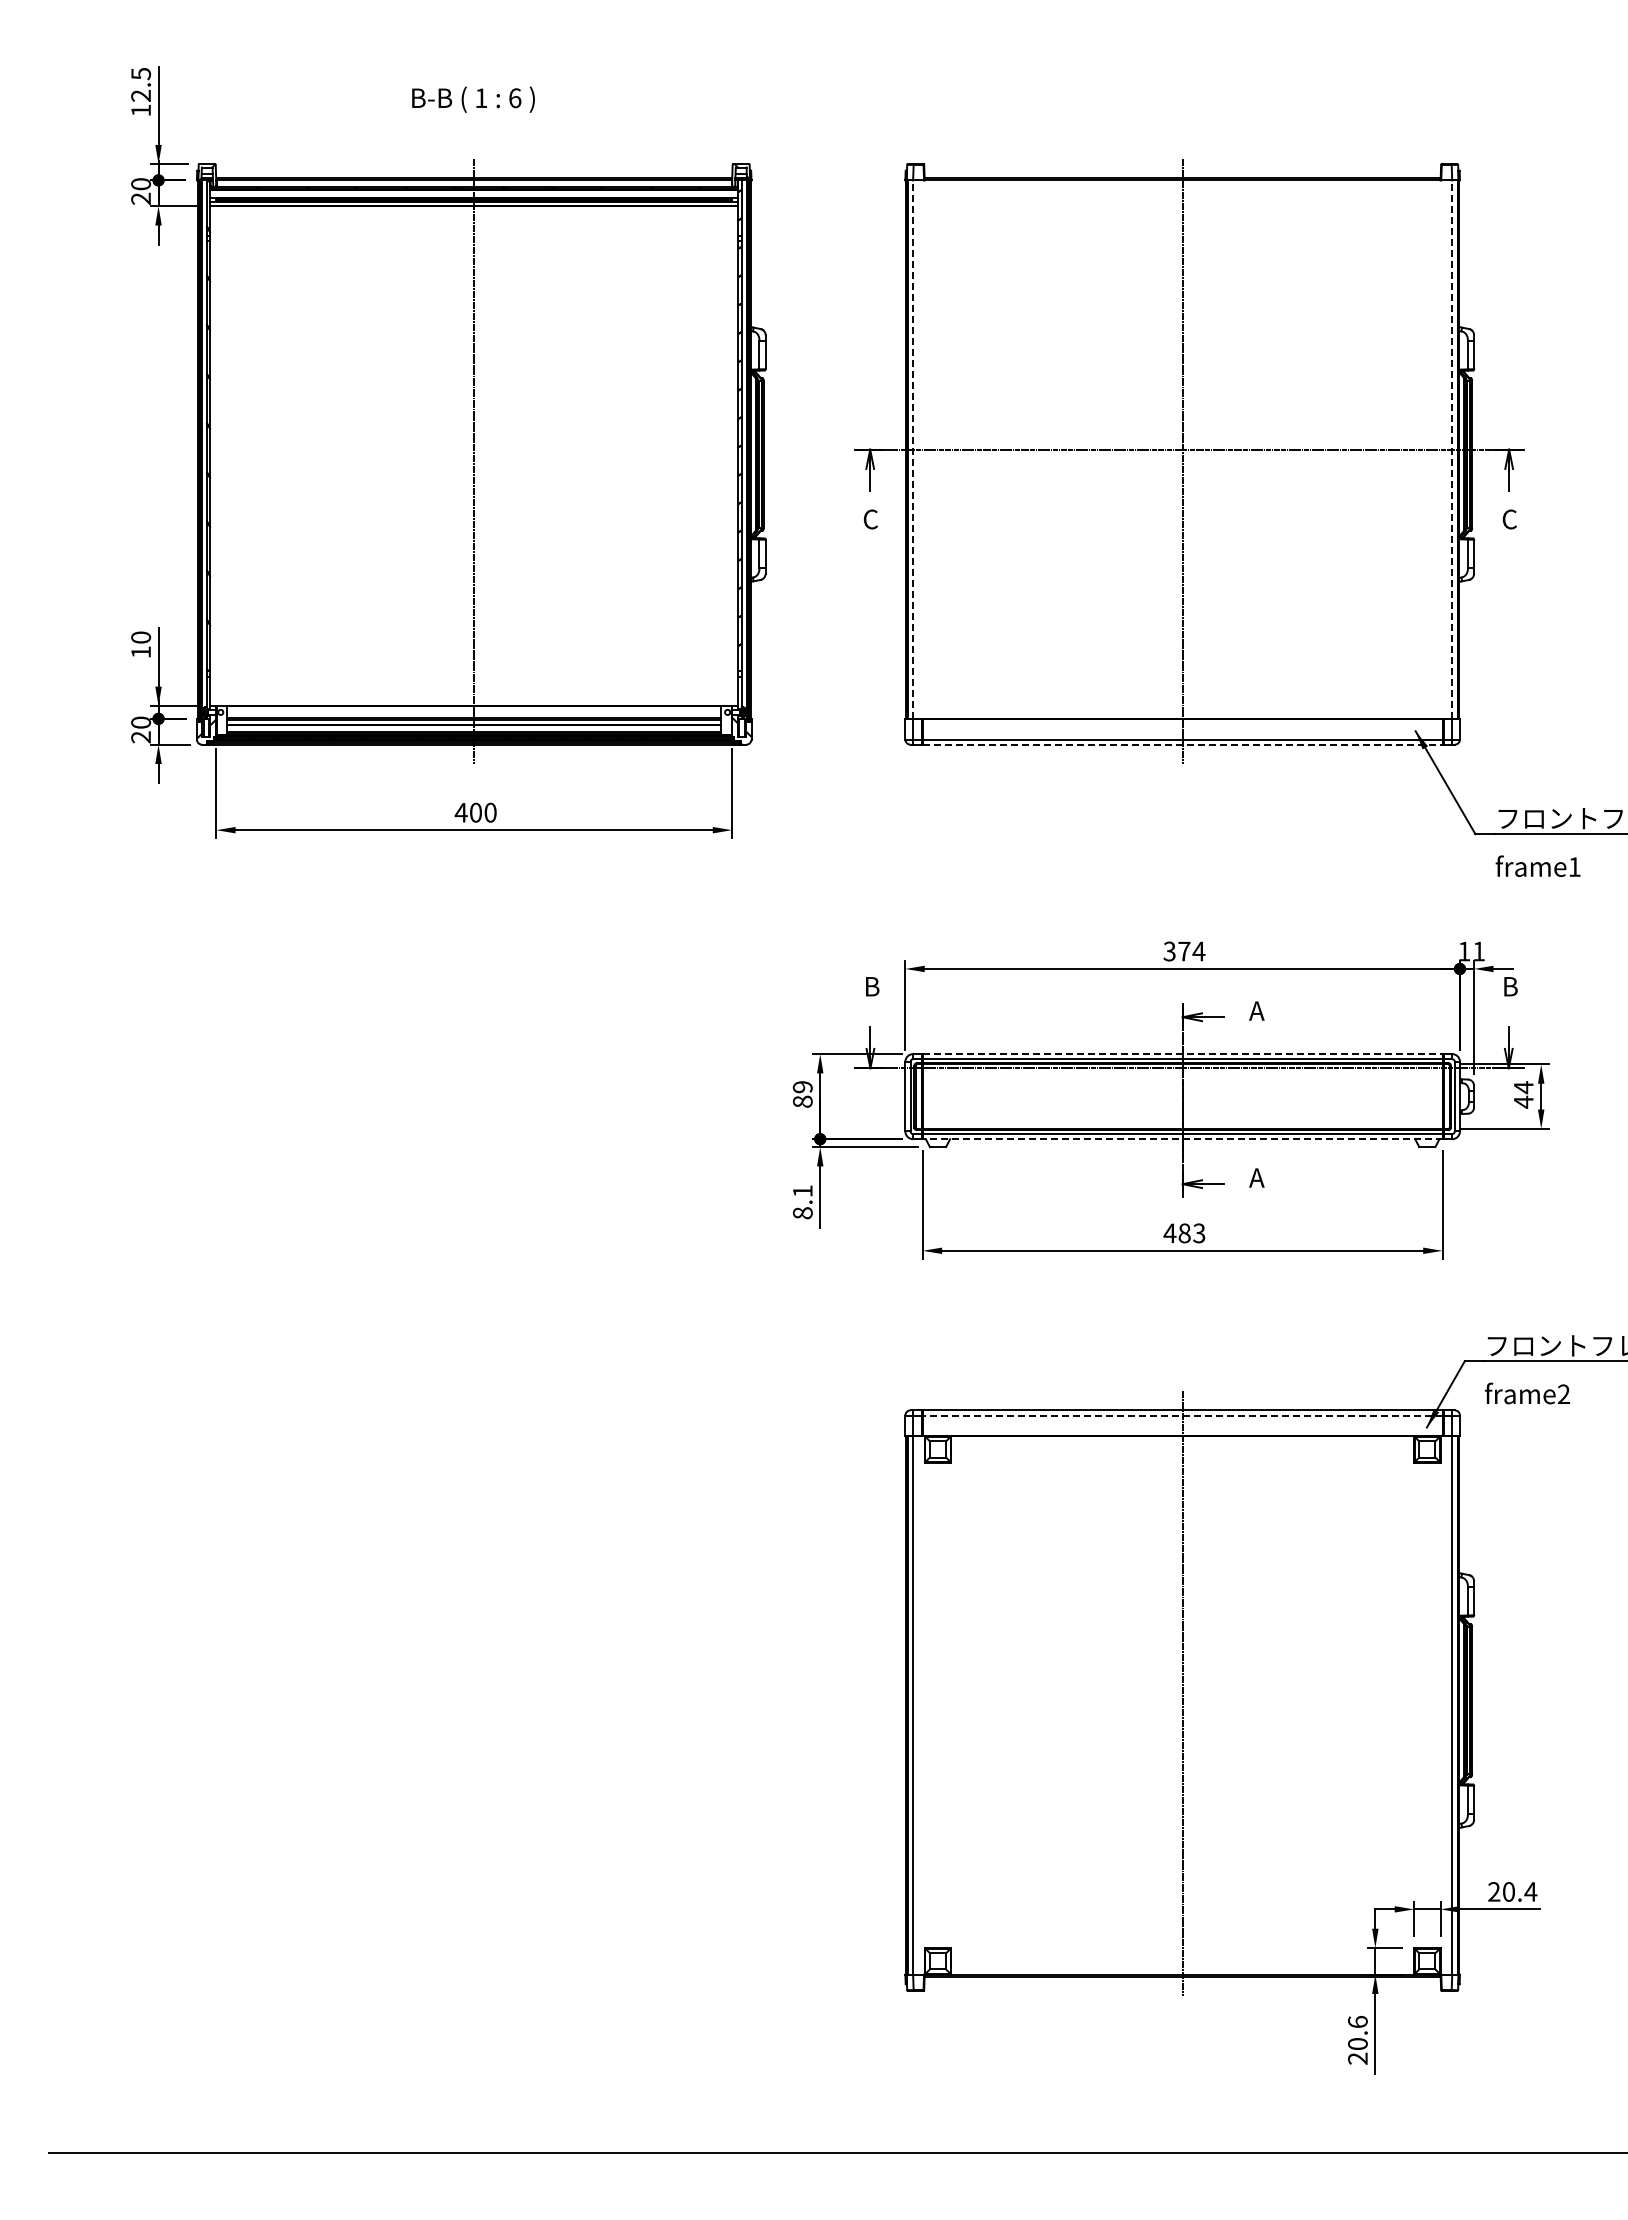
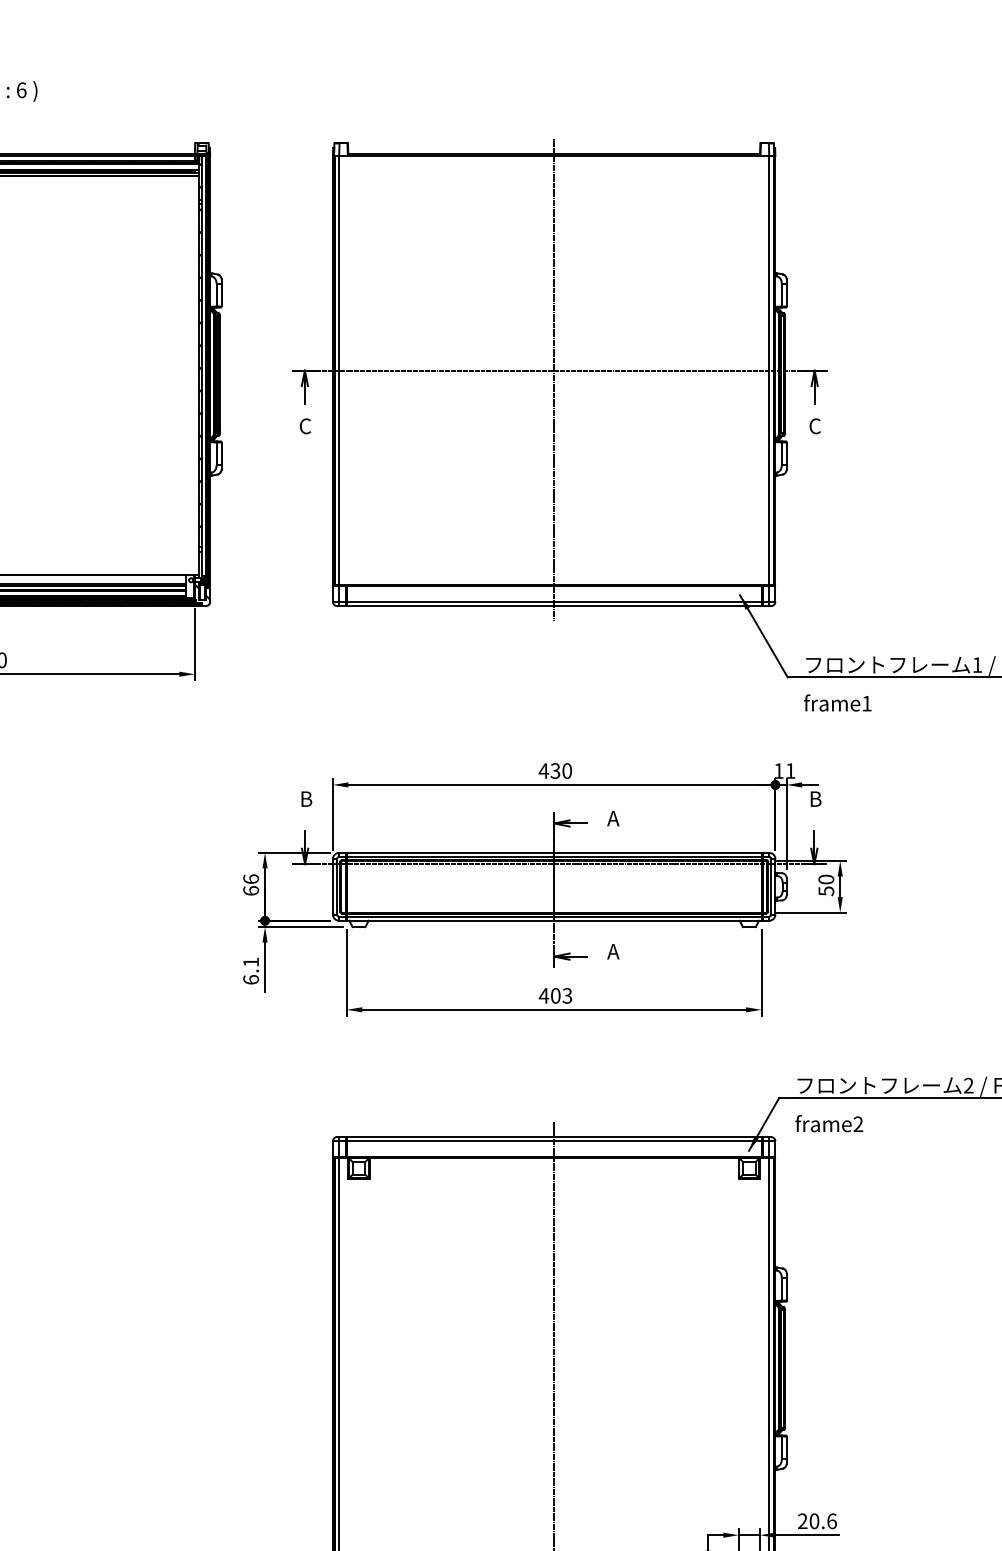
line: (913, 449) -> (339, 370), dashed -> solid
line: (1451, 449) -> (768, 370), dashed -> solid
line: (1182, 744) -> (554, 605), dashed -> solid
text: (1184, 951) -> (555, 771), 374 -> 430
line: (1182, 1054) -> (554, 853), dashed -> solid
text: (802, 1094) -> (250, 885), 89 -> 66
text: (1523, 1094) -> (826, 885), 44 -> 50
line: (1182, 1139) -> (554, 921), dashed -> solid
text: (802, 1213) -> (250, 980), 8.1 -> 6.1
text: (1184, 1233) -> (555, 996), 483 -> 403
line: (1182, 1415) -> (554, 1141), dashed -> solid
text: (1530, 1891) -> (831, 1520), 20.4 -> 20.6

